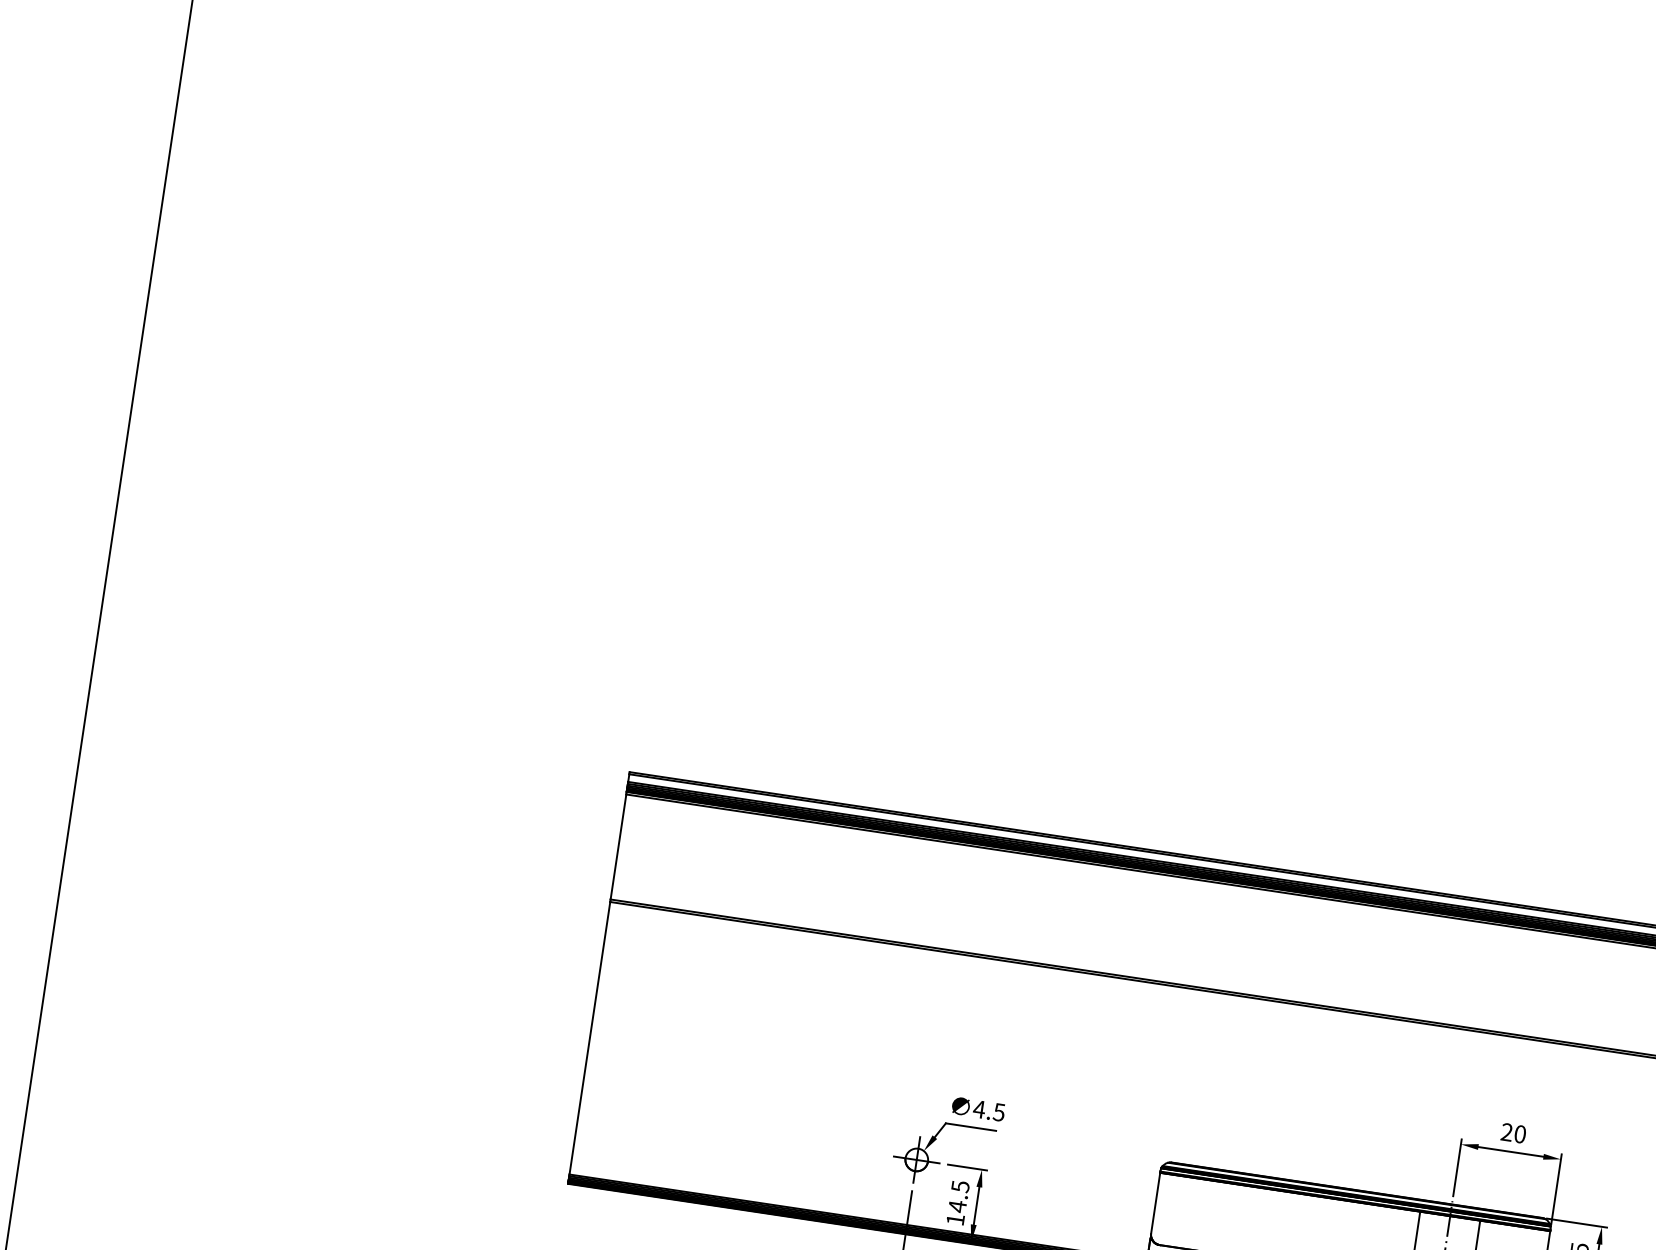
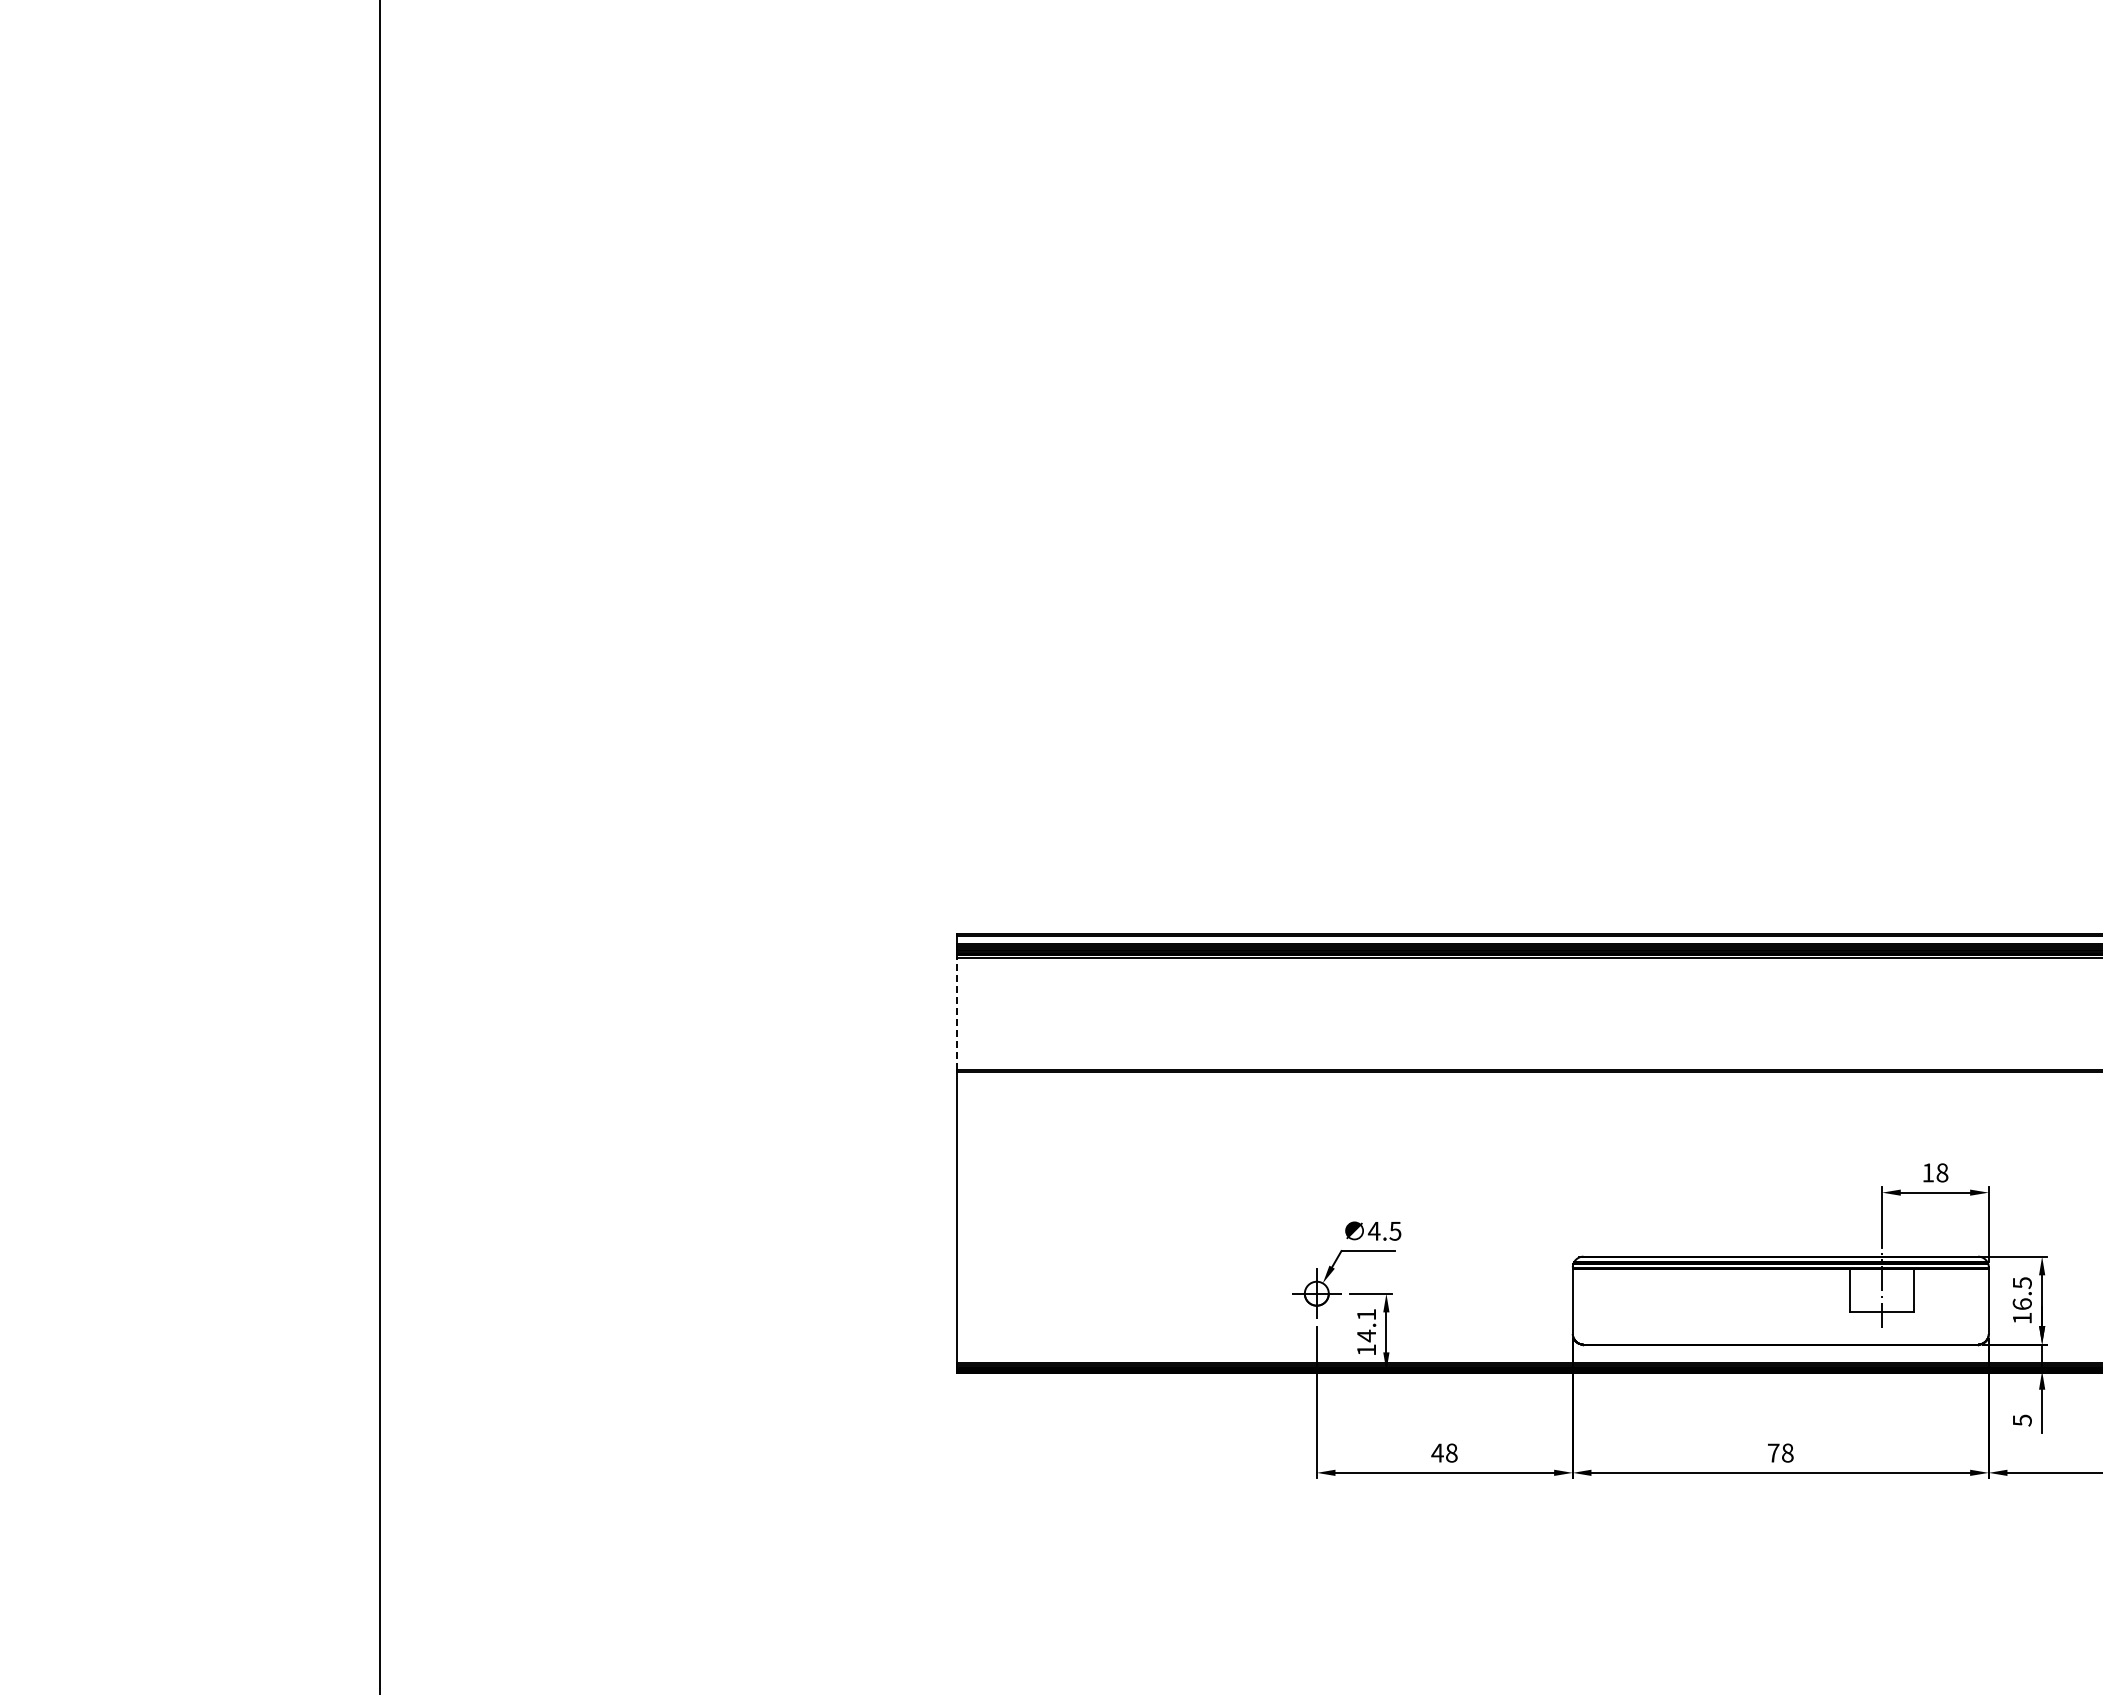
line: (618, 846) -> (956, 1013), solid -> dashed
text: (1513, 1132) -> (1935, 1172), 20 -> 18
text: (960, 1186) -> (1366, 1314), 14.5 -> 14.1

